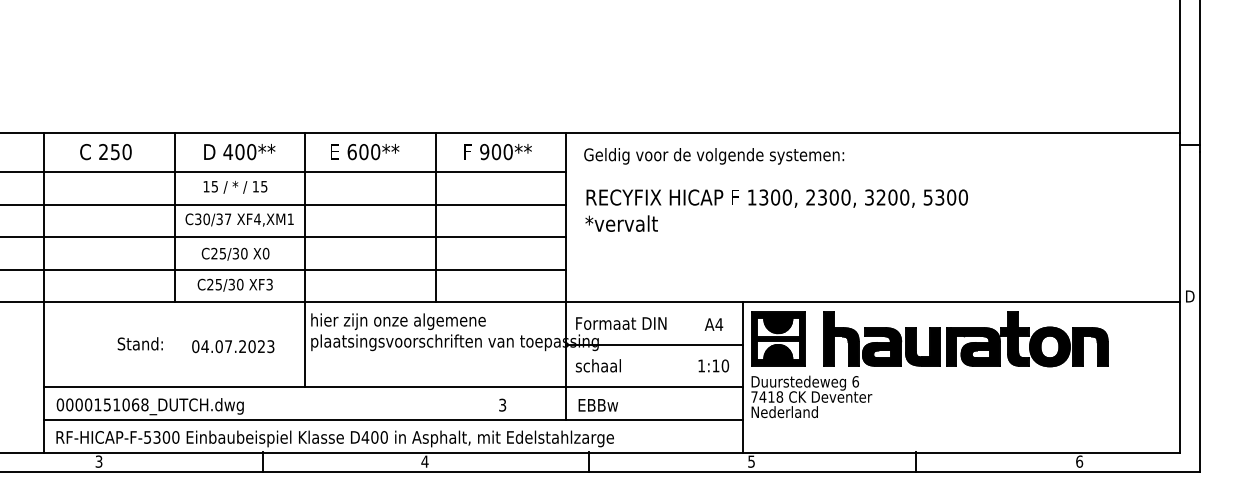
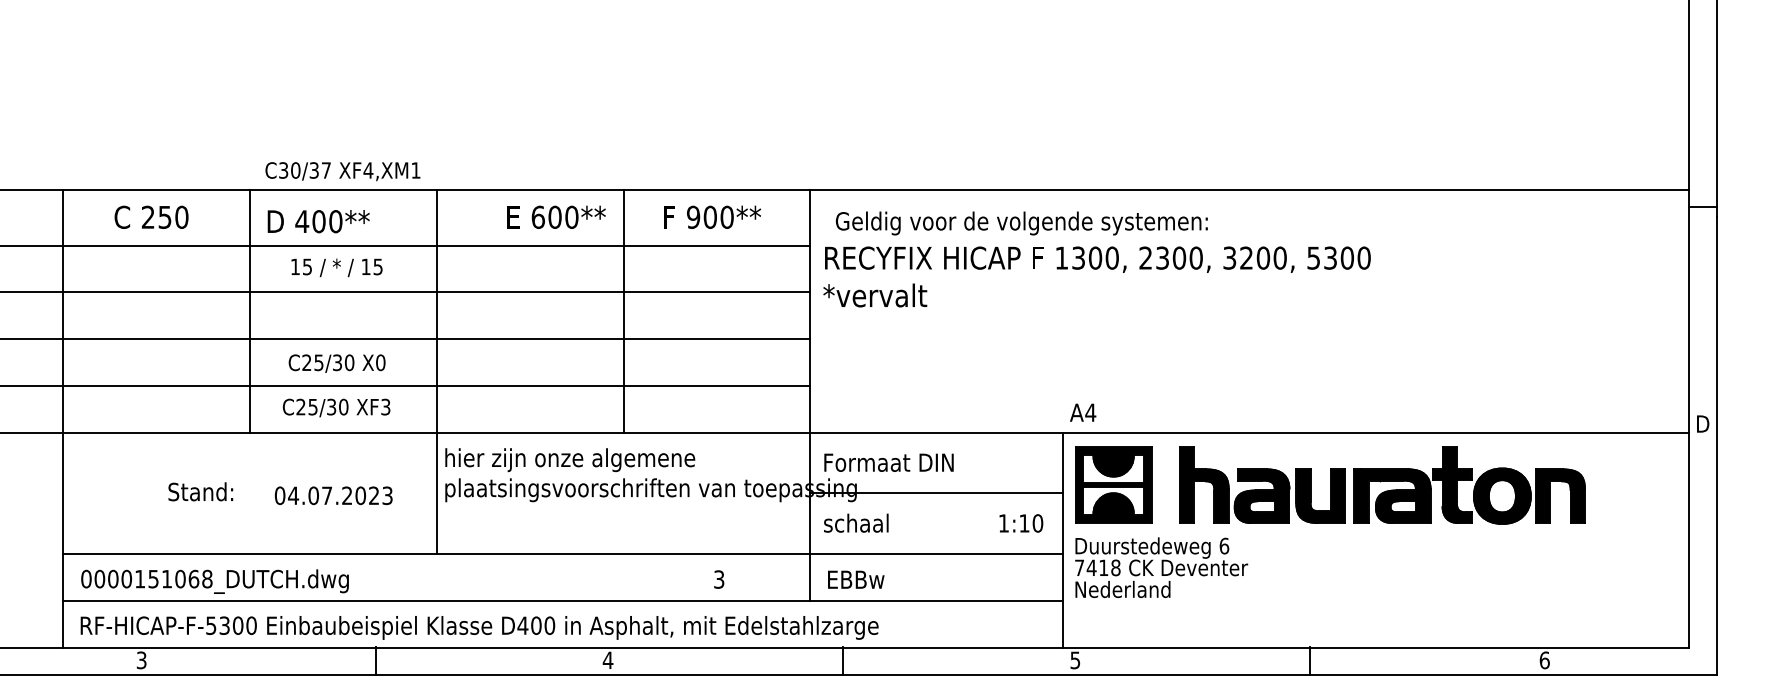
text: (239, 152) -> (318, 222), moved
text: (365, 152) -> (557, 218), moved
text: (776, 210) -> (1096, 276), moved
text: (239, 219) -> (342, 170), moved
text: (713, 324) -> (1082, 412), moved

